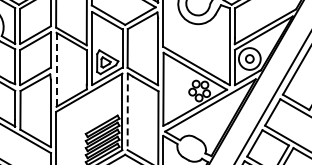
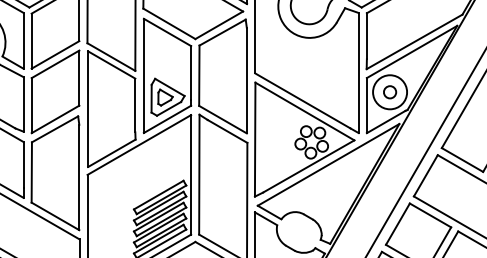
line: (56, 70) -> (88, 110), dashed -> solid
line: (127, 112) -> (198, 175), dashed -> solid

